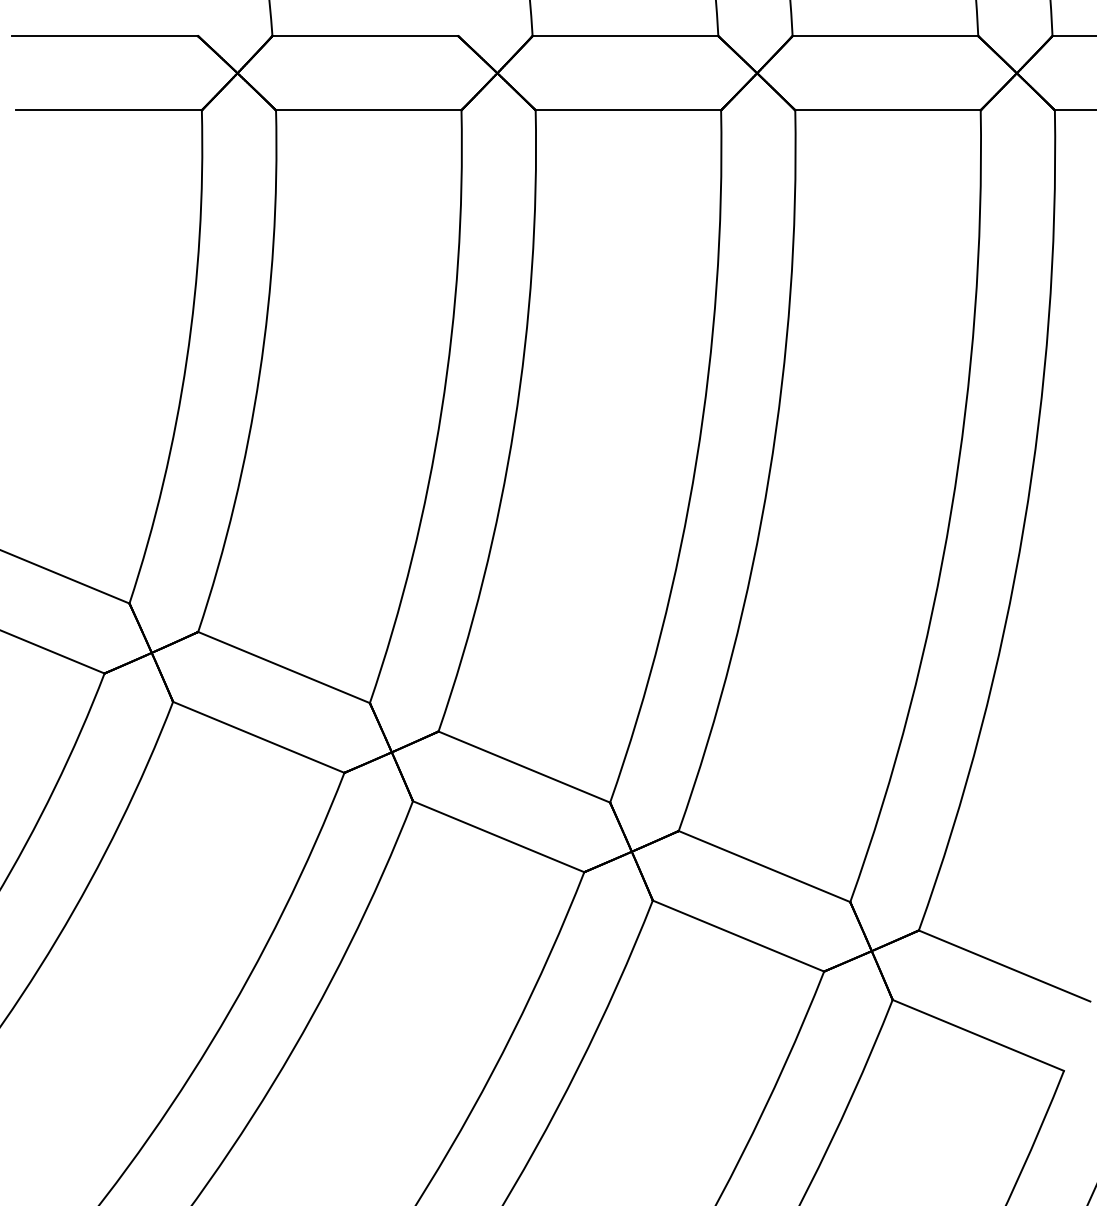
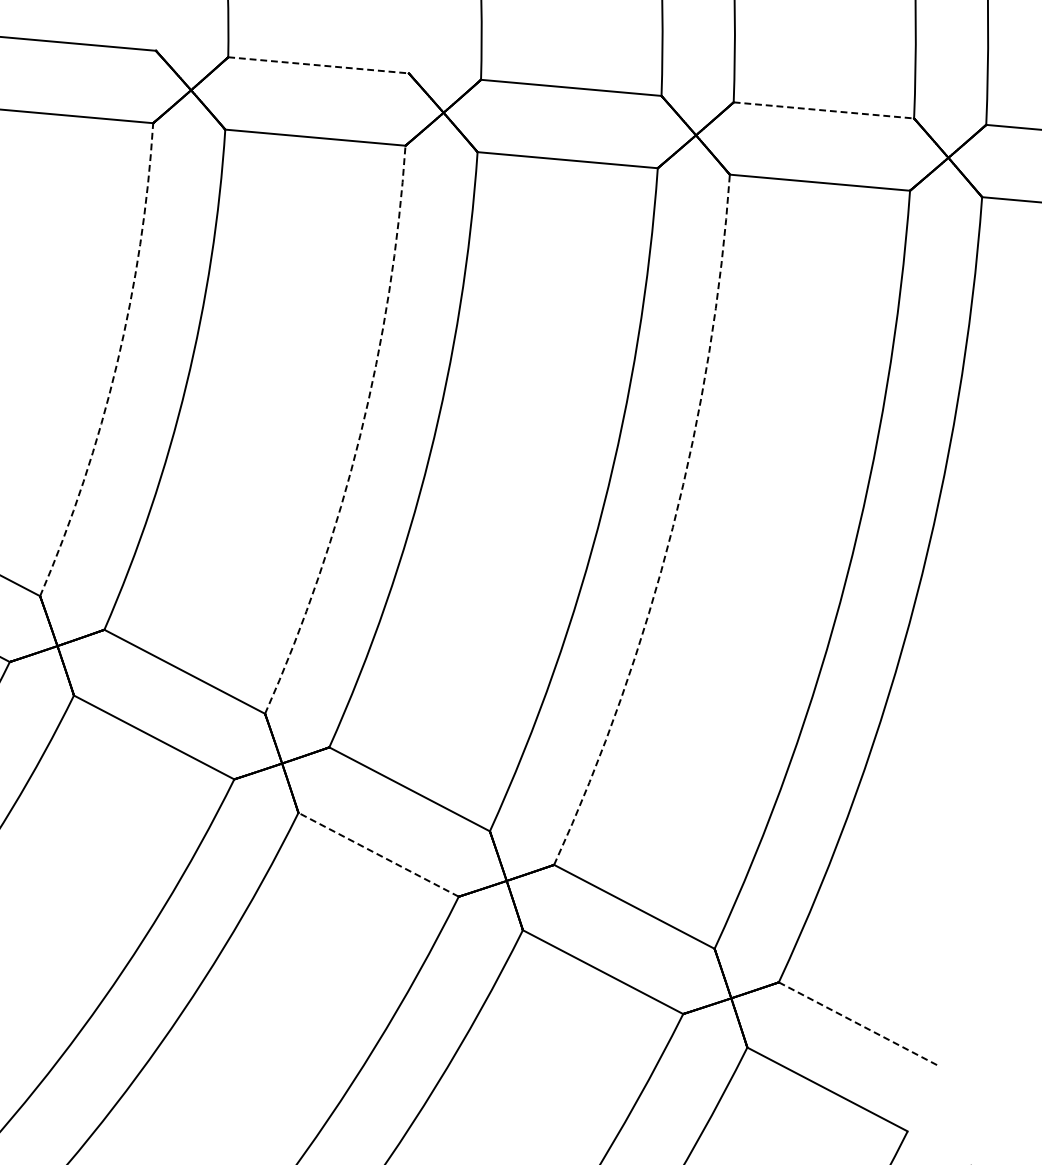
line: (365, 36) -> (318, 65), solid -> dashed
line: (885, 36) -> (823, 110), solid -> dashed
arc: (186, 360) -> (116, 364), solid -> dashed
arc: (441, 410) -> (360, 435), solid -> dashed
arc: (769, 475) -> (673, 527), solid -> dashed
line: (498, 836) -> (378, 854), solid -> dashed
line: (1004, 966) -> (858, 1024), solid -> dashed

